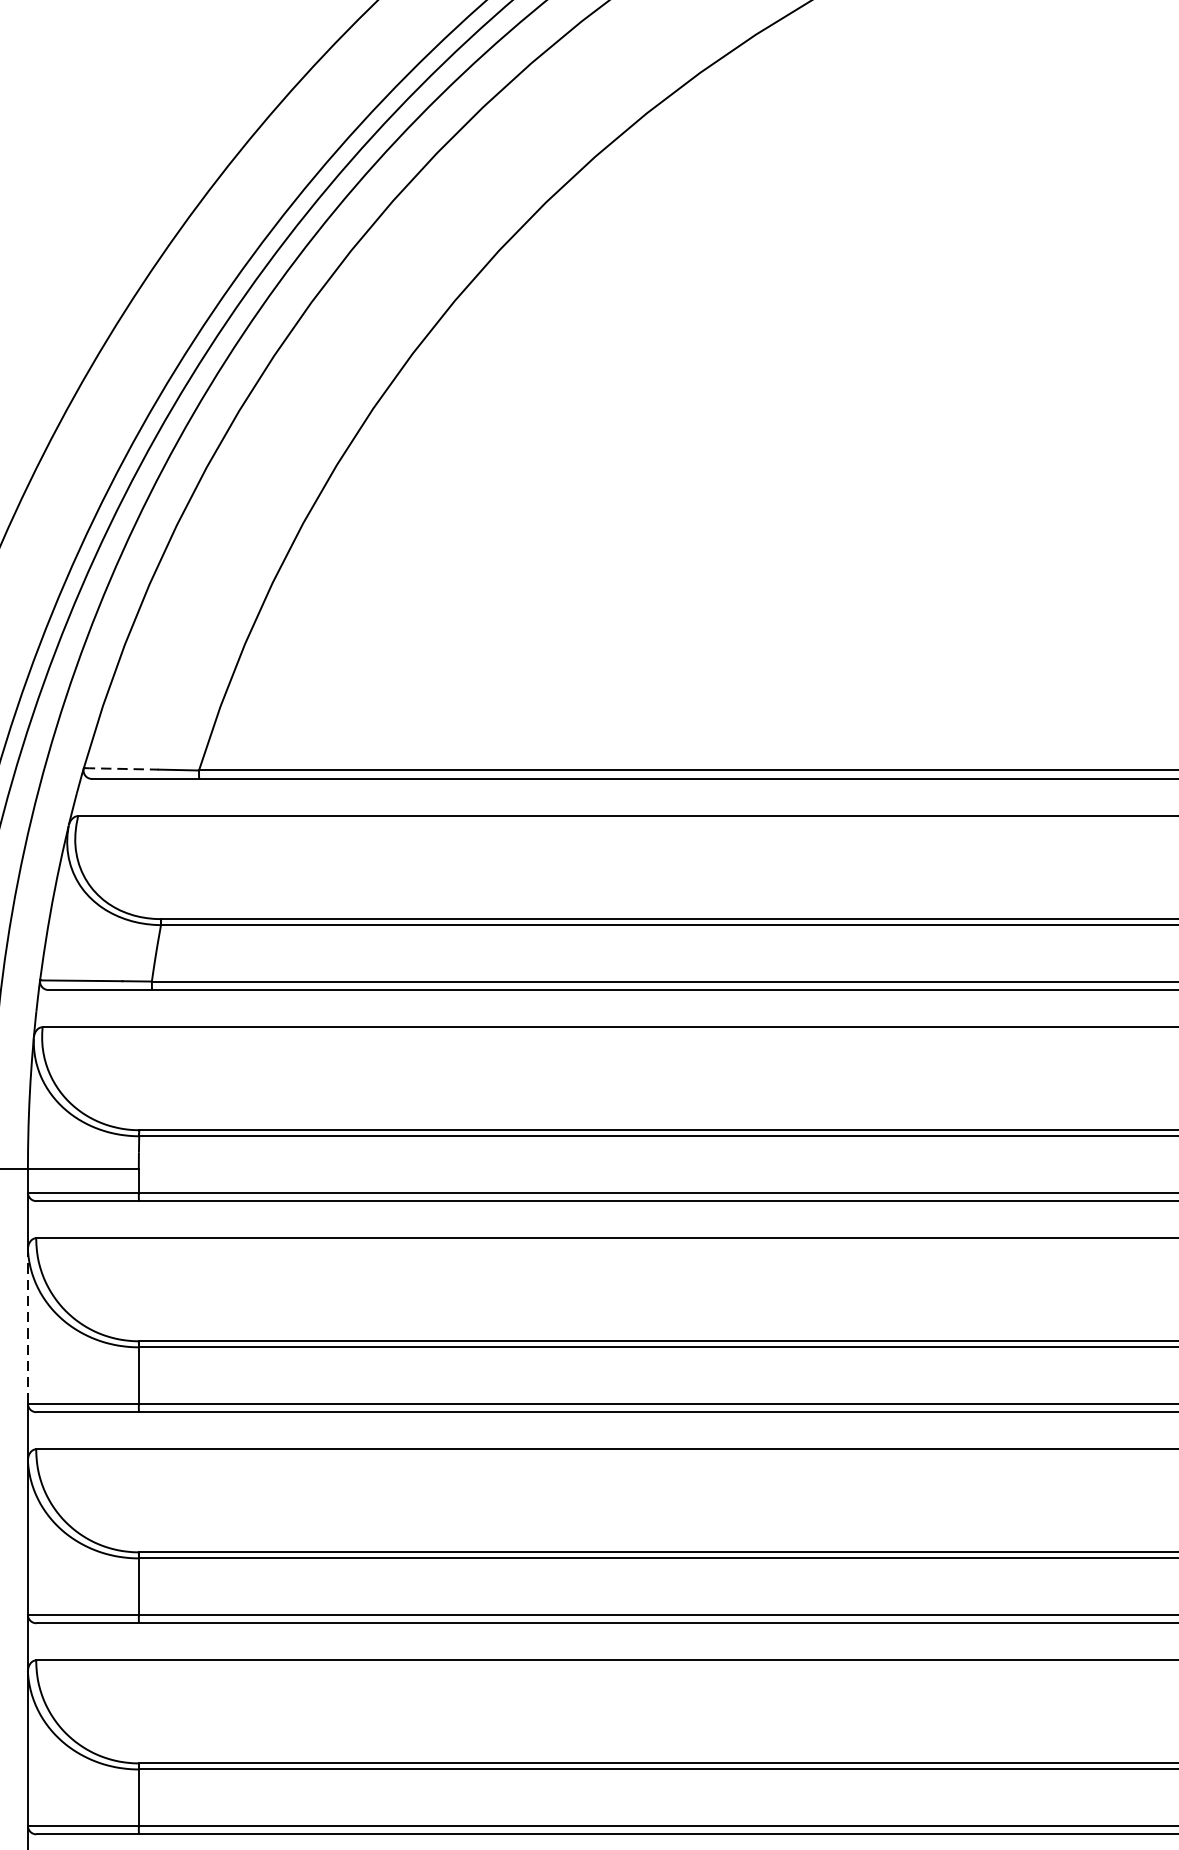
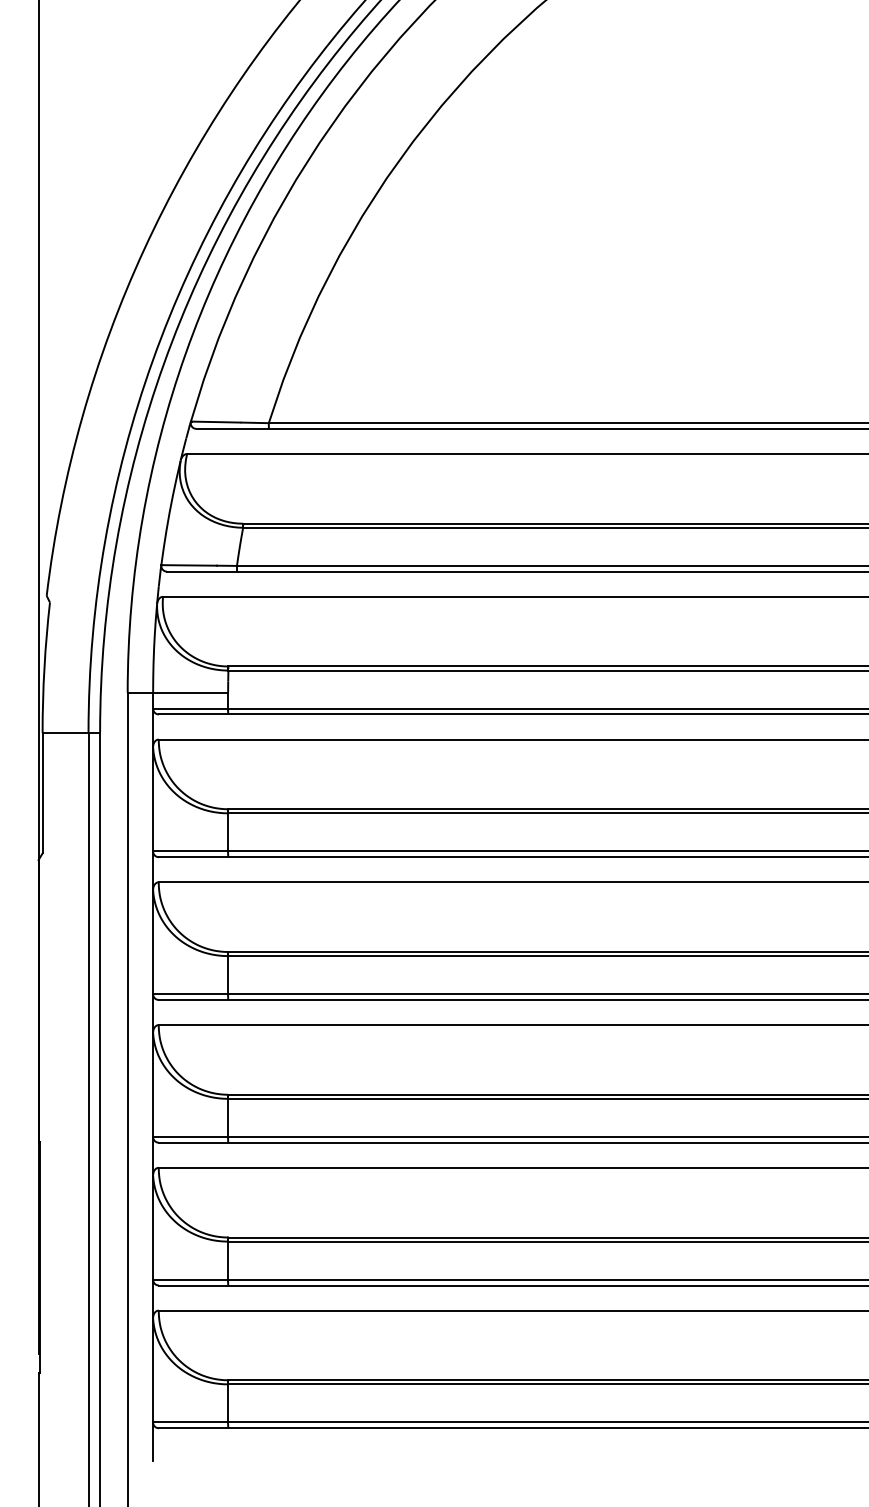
line: (121, 769) -> (216, 422), dashed -> solid
line: (28, 1326) -> (153, 799), dashed -> solid

